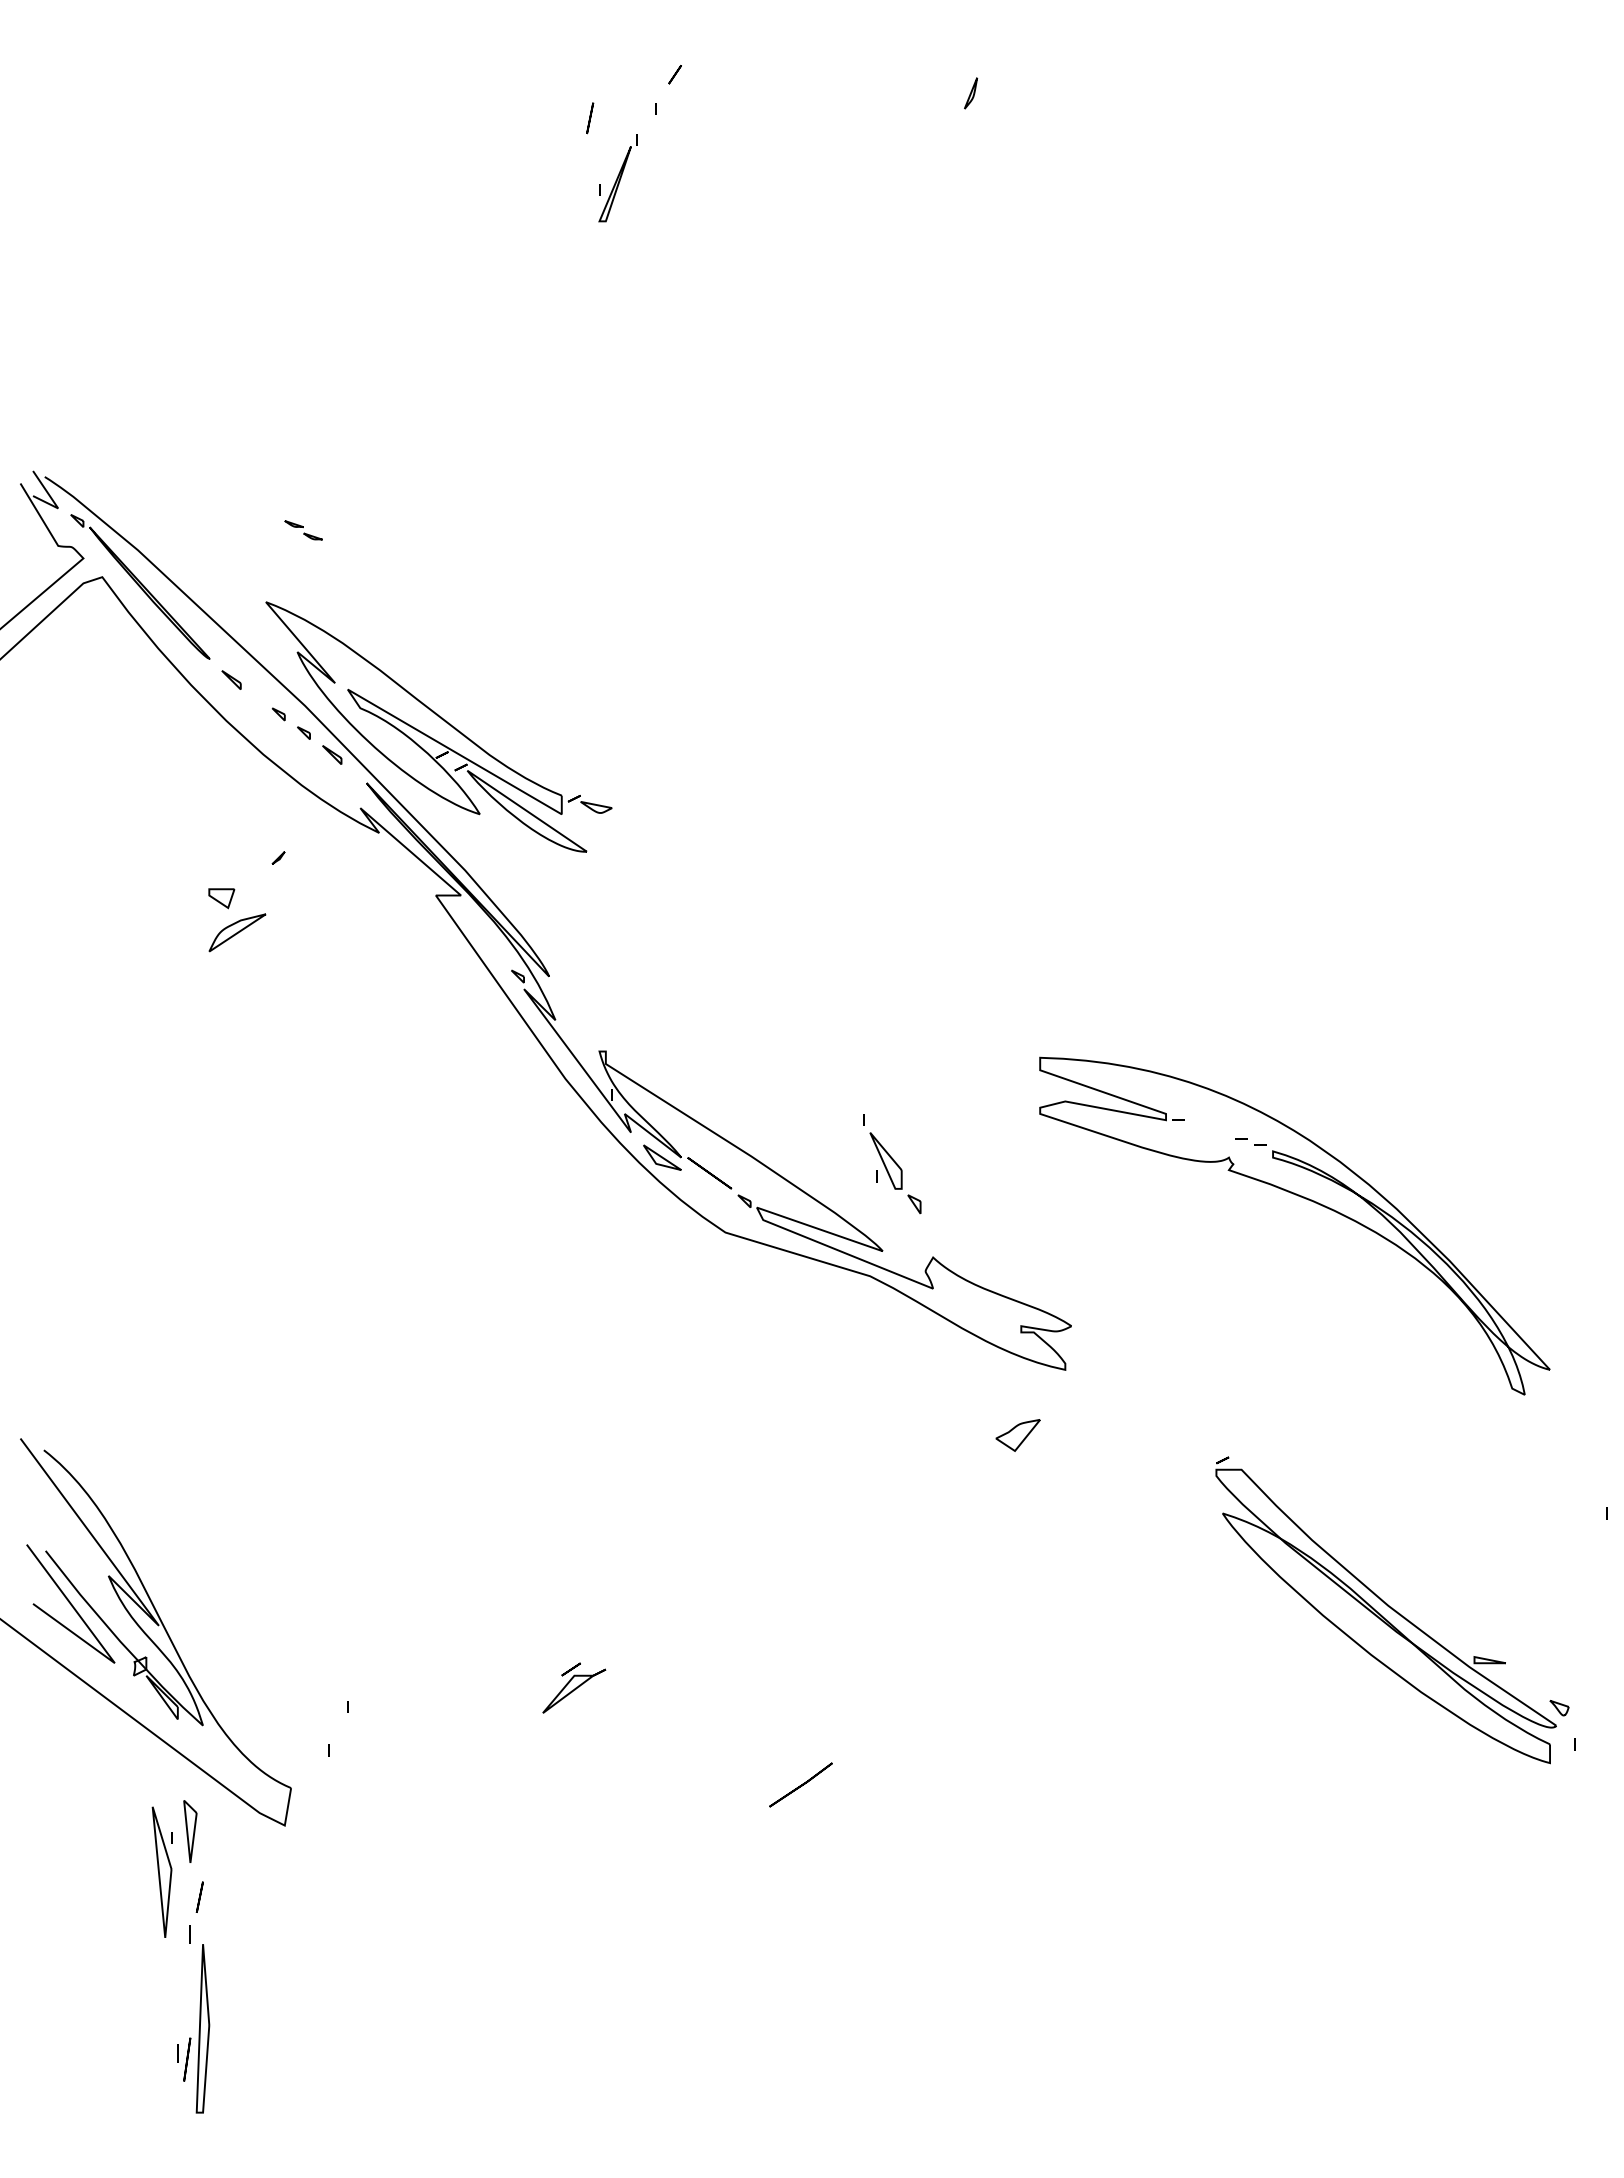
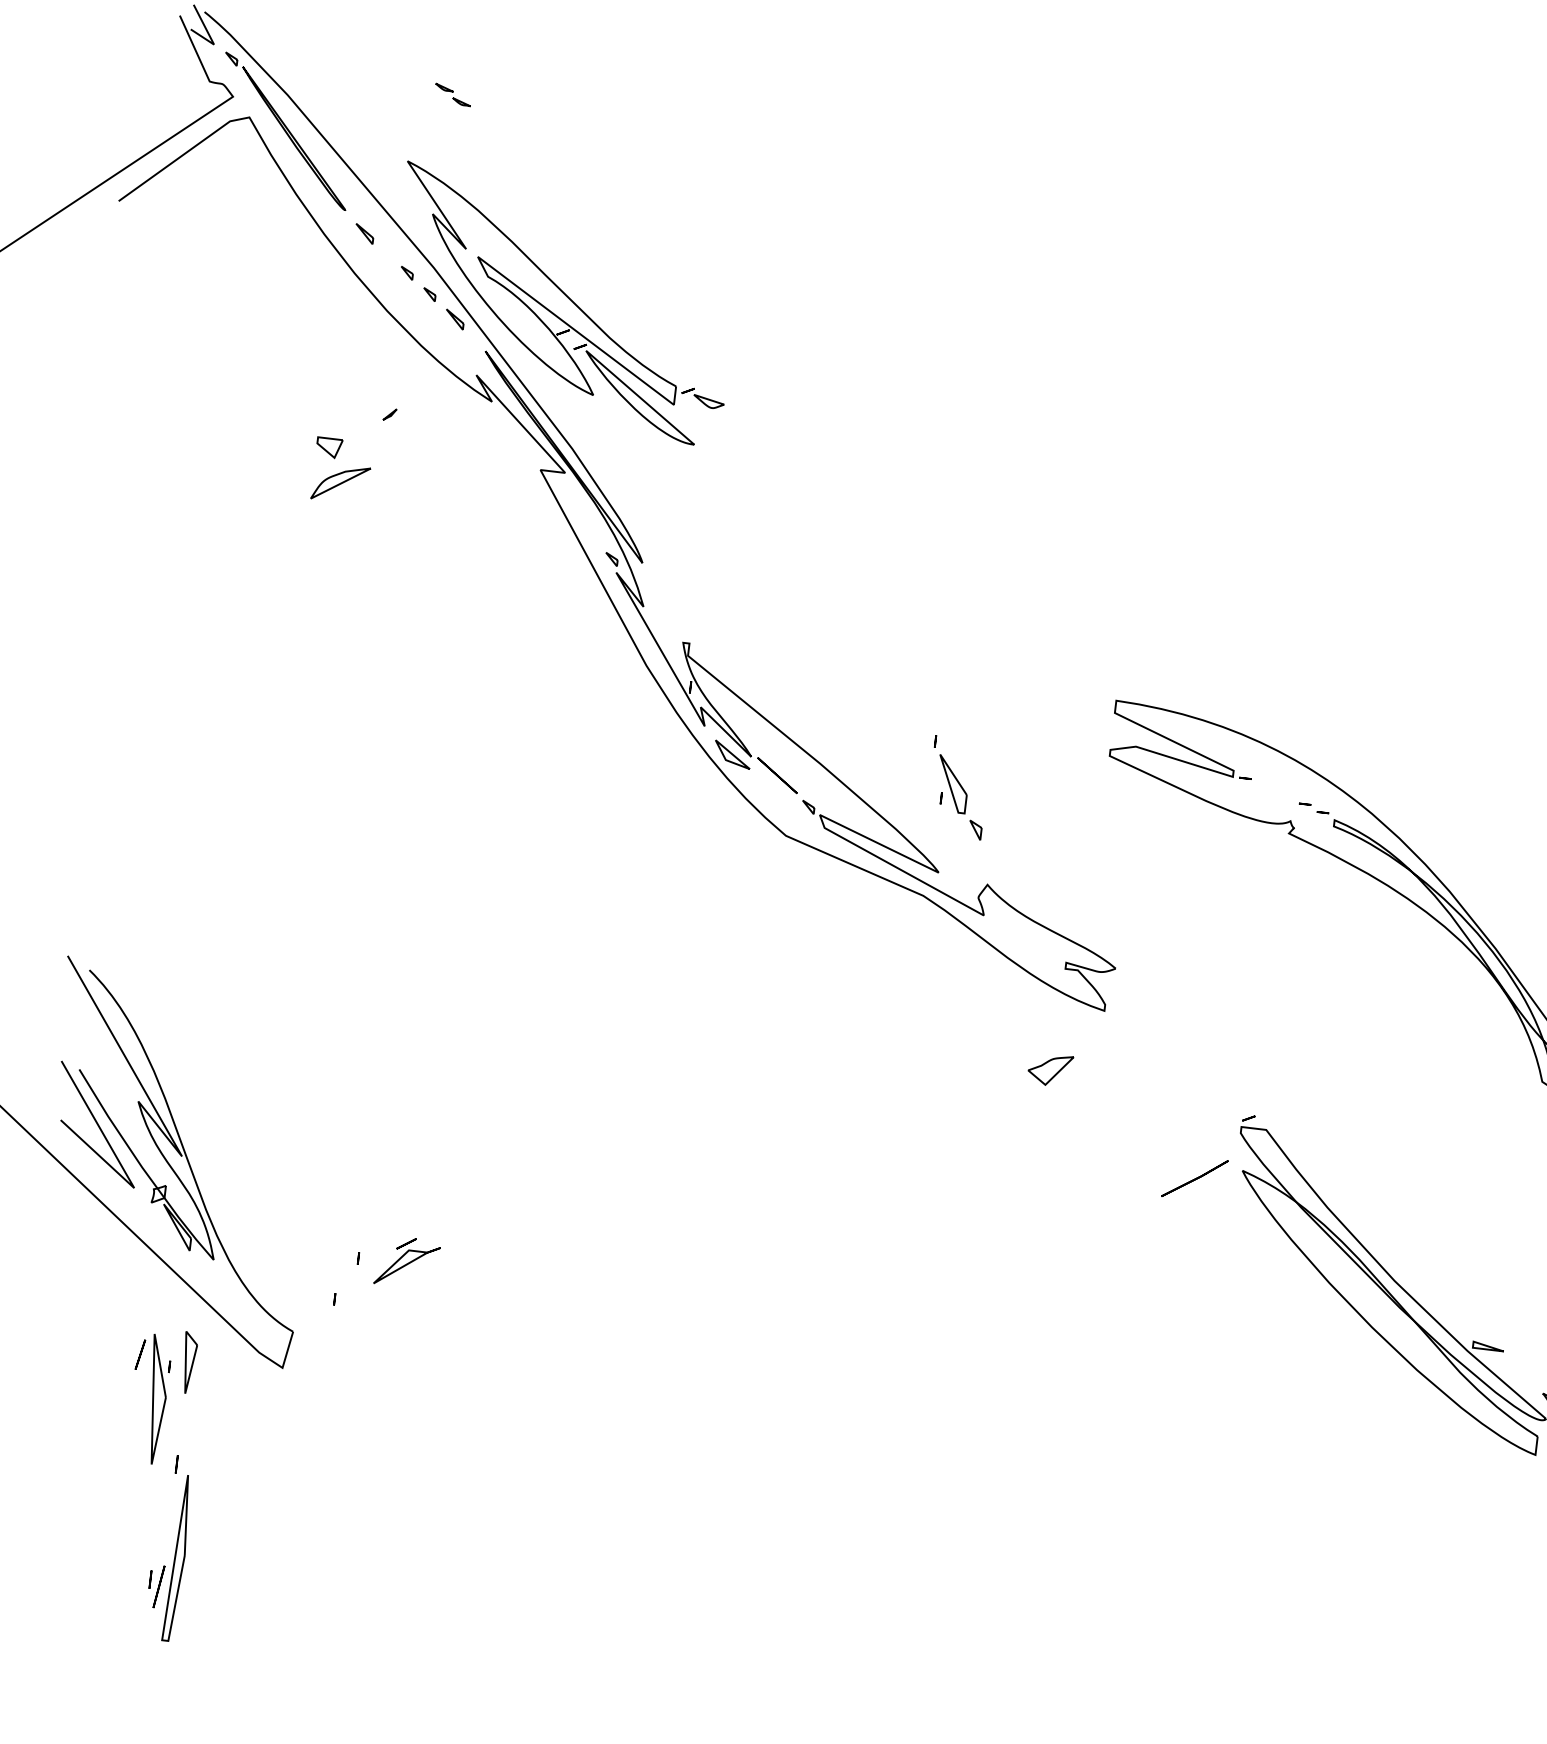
part: (574, 1687) -> (407, 1261), moved
line: (801, 1784) -> (1195, 1178), moved
line: (199, 1896) -> (140, 1353), moved

